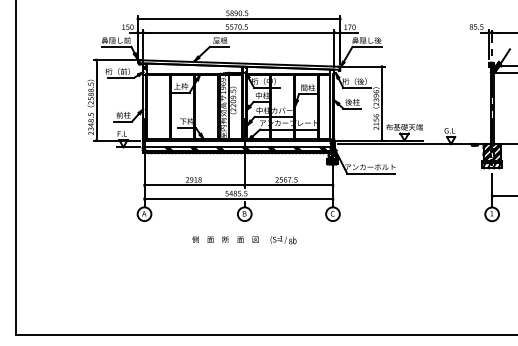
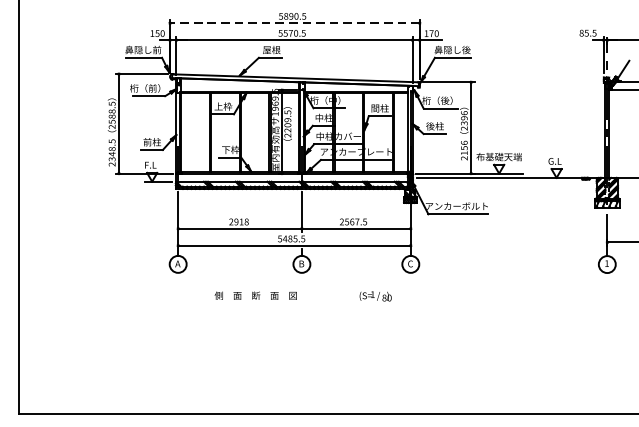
line: (238, 18) -> (294, 22), solid -> dashed
text: (225, 239) -> (255, 295), moved
text: (283, 240) -> (375, 296), moved

